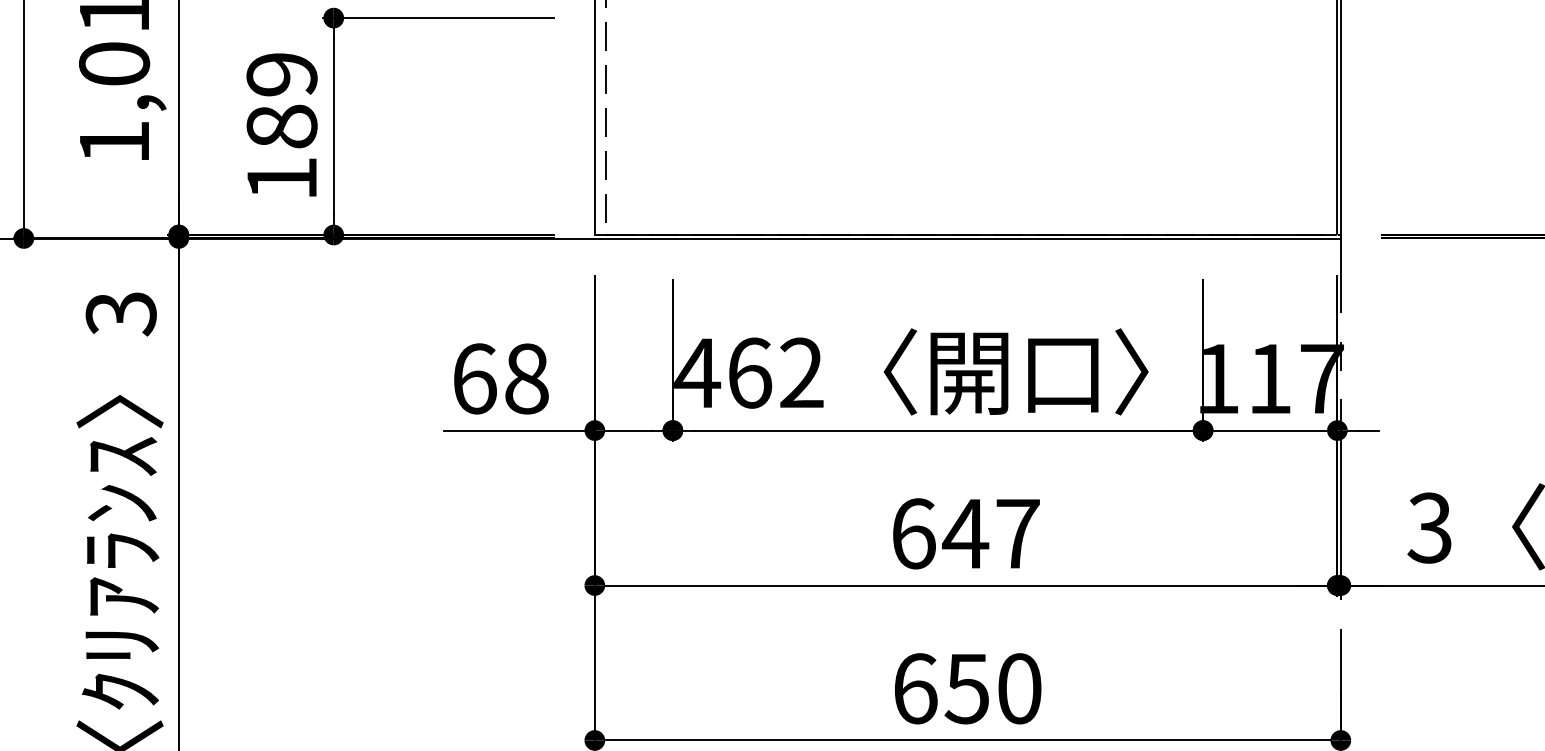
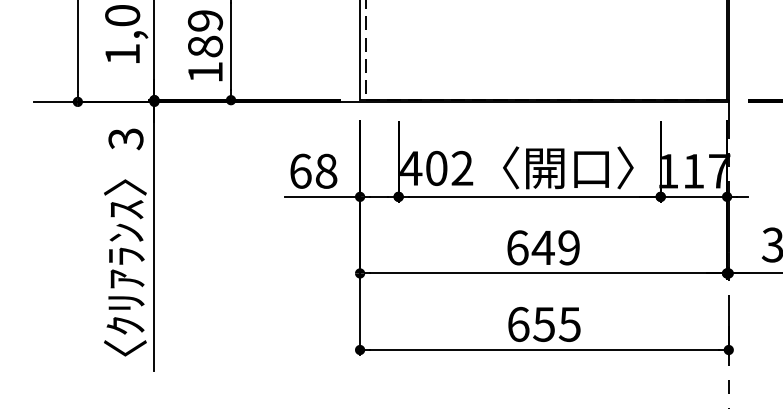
text: (749, 371) -> (436, 167), 462 -> 402
text: (1016, 533) -> (568, 247), 647 -> 649
text: (1018, 686) -> (569, 323), 650 -> 655

